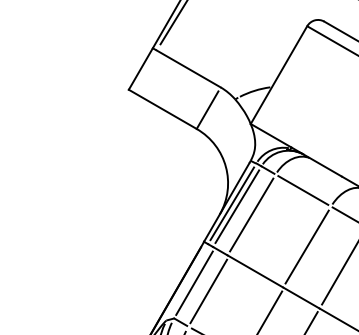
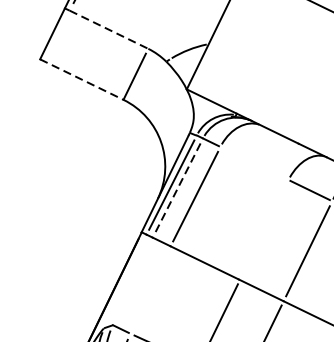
line: (188, 68) -> (108, 29), solid -> dashed
line: (163, 109) -> (82, 79), solid -> dashed
line: (303, 190) -> (254, 163), removed
line: (237, 207) -> (178, 189), solid -> dashed
line: (306, 246) -> (262, 229), removed
line: (194, 282) -> (133, 281), removed
line: (208, 291) -> (151, 290), removed

